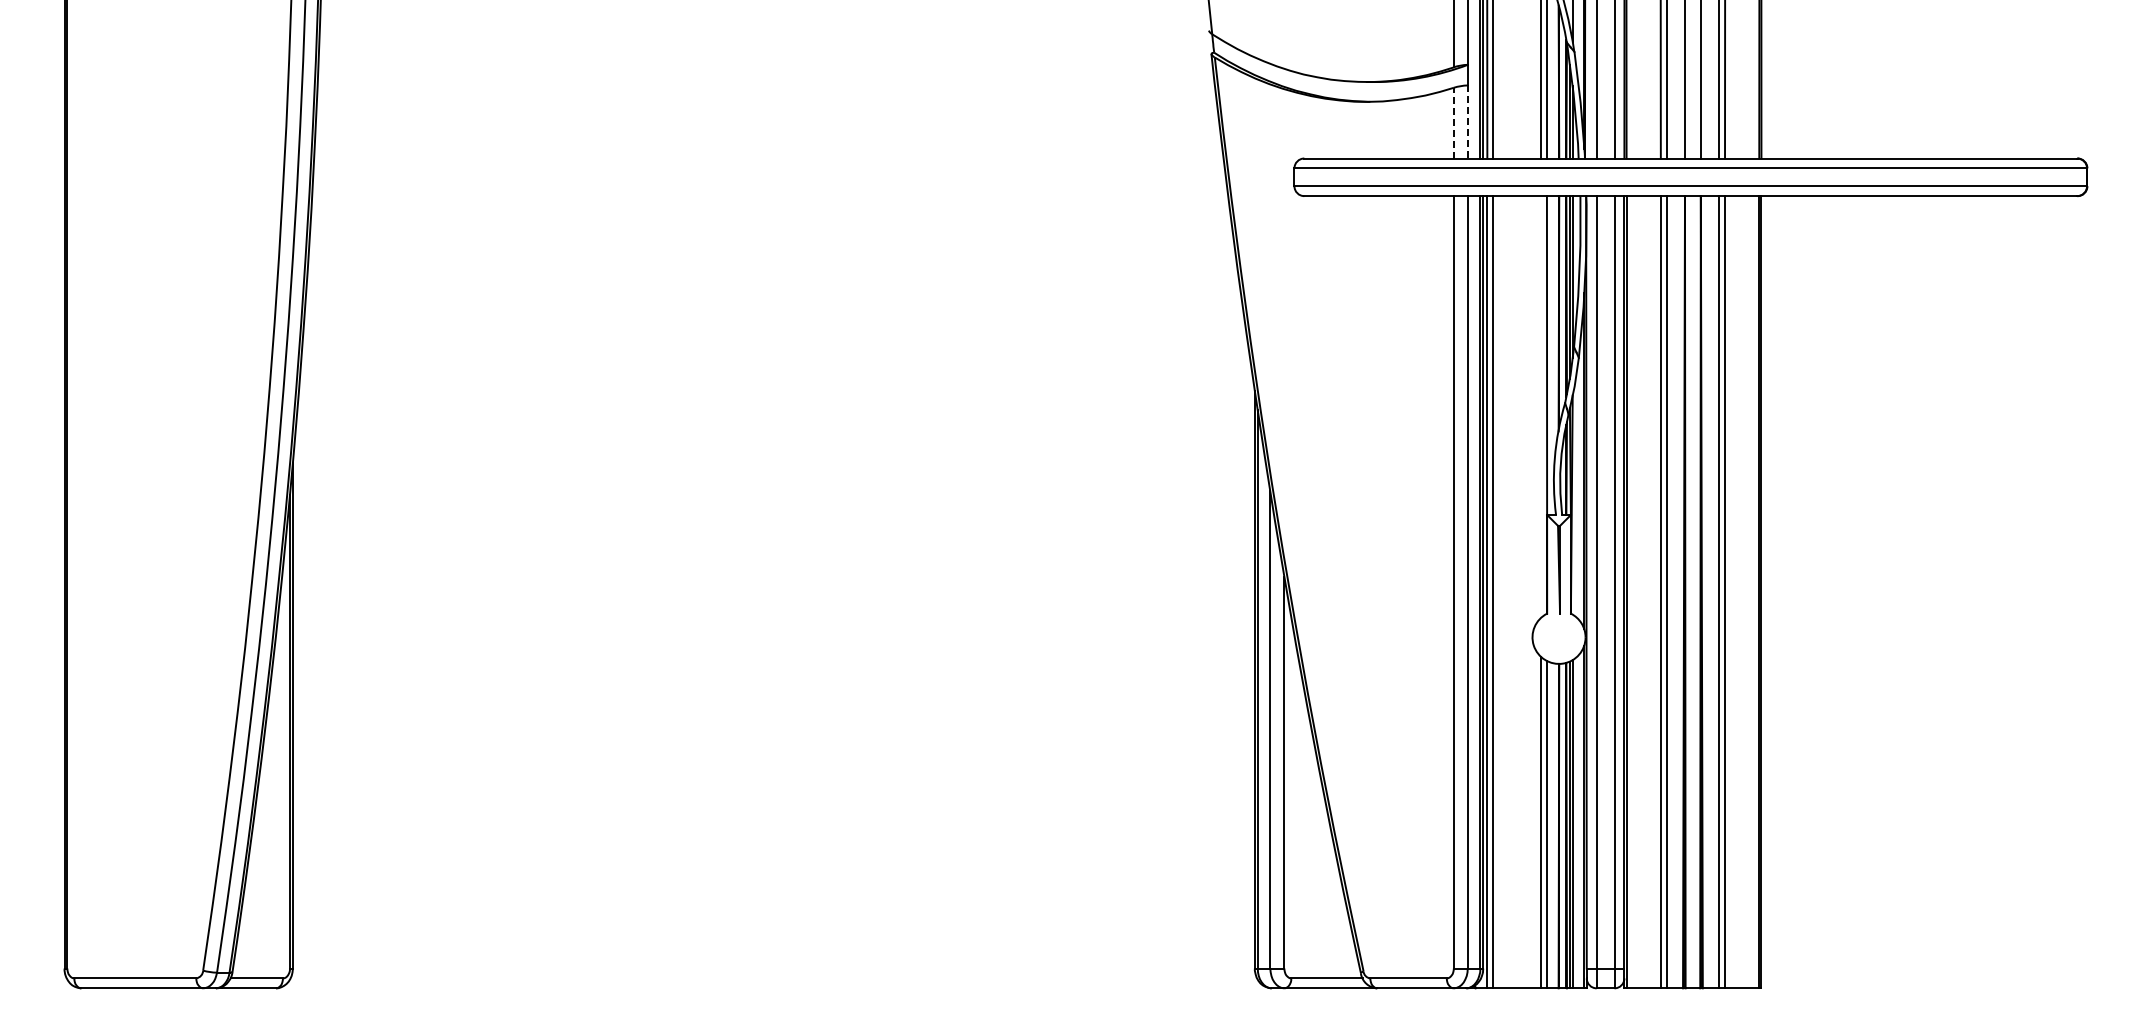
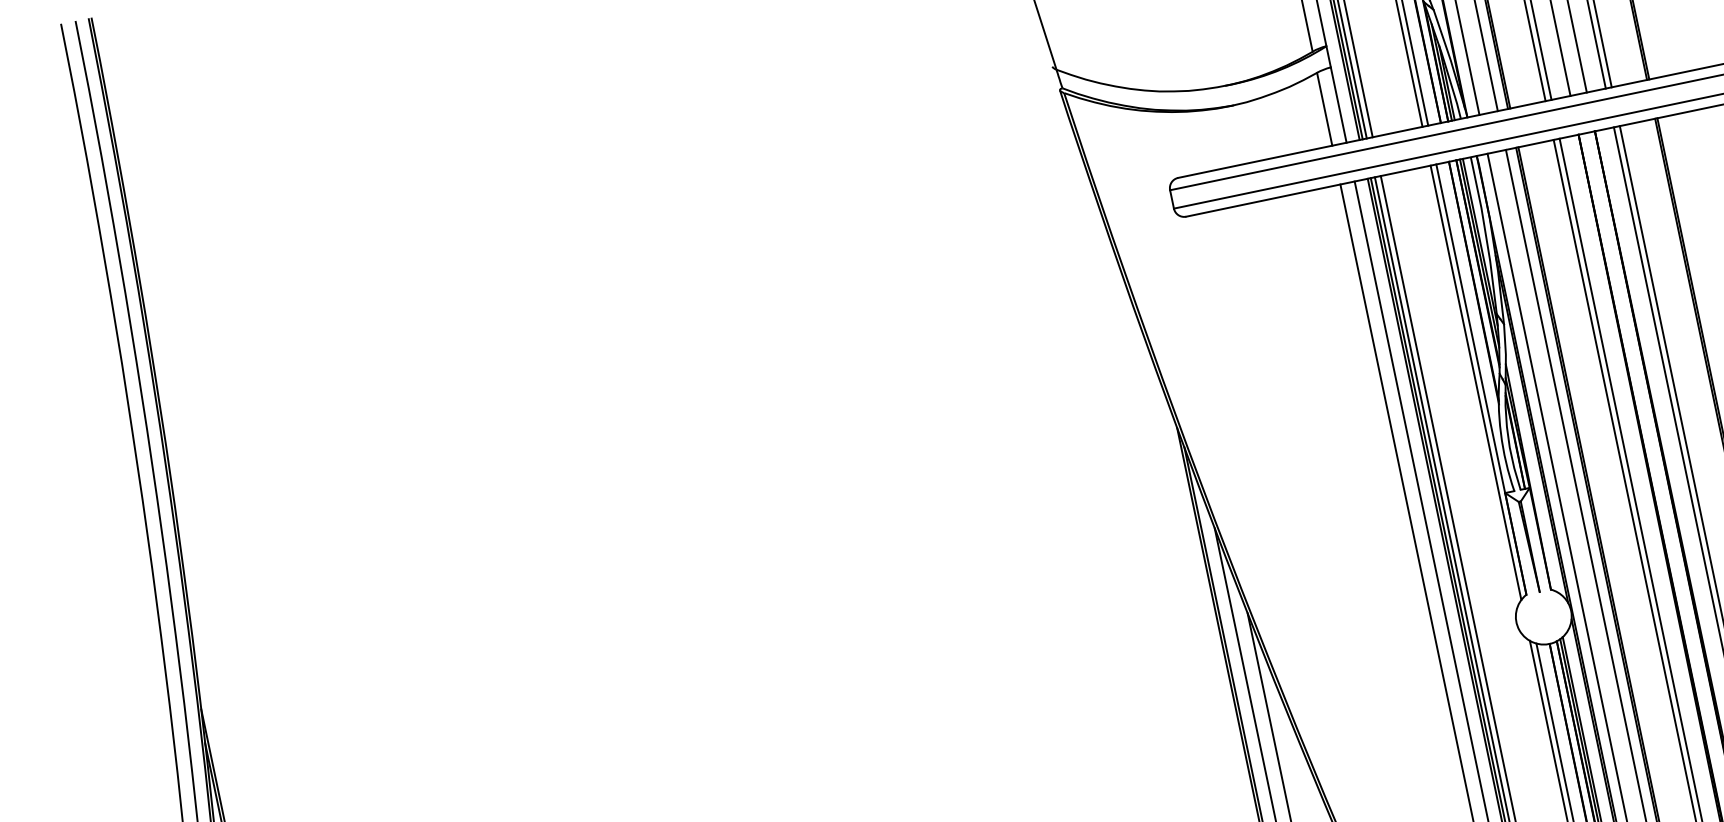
line: (1467, 121) -> (1338, 104), dashed -> solid
line: (1453, 122) -> (1324, 108), dashed -> solid
line: (1541, 406) -> (1476, 382), added

